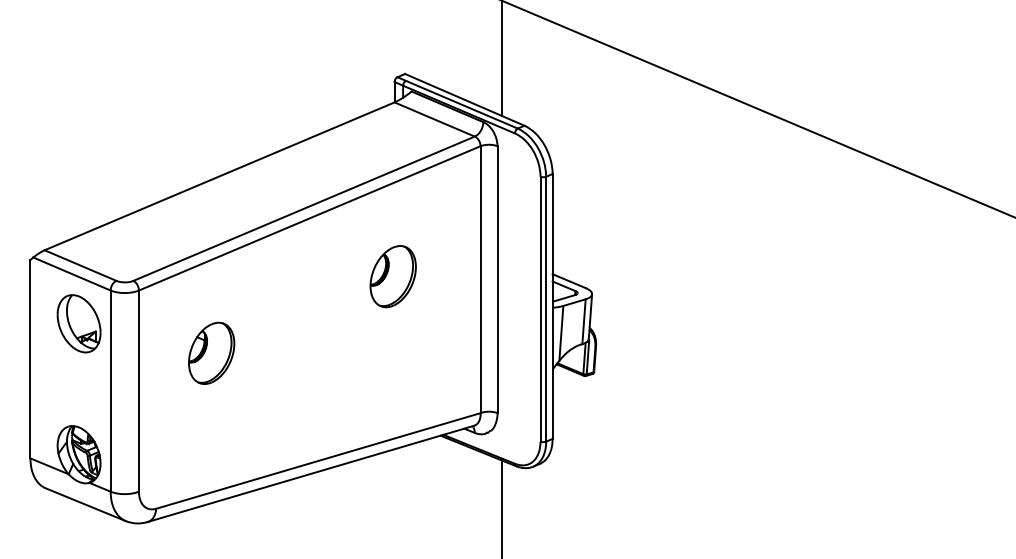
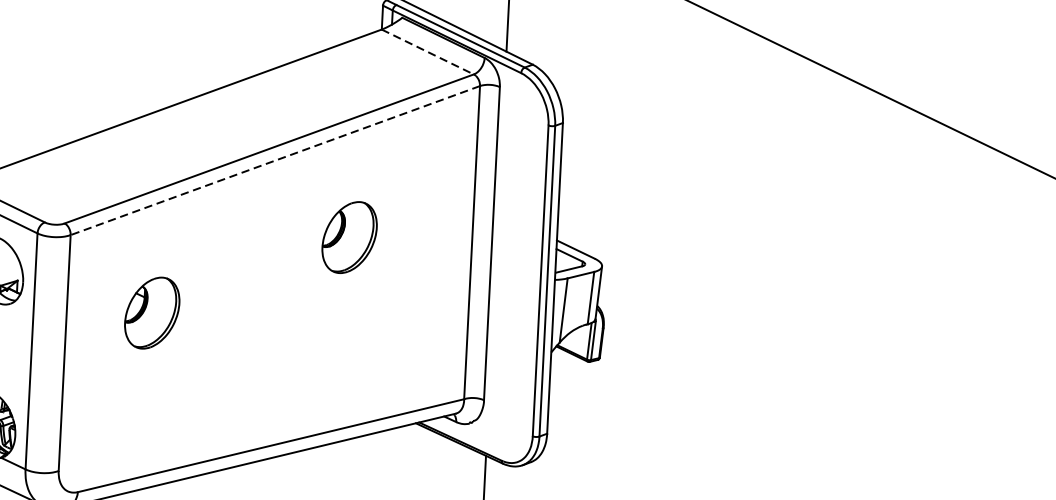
line: (434, 119) -> (427, 51), solid -> dashed
line: (309, 218) -> (275, 160), solid -> dashed
part: (392, 276) -> (348, 237), moved

